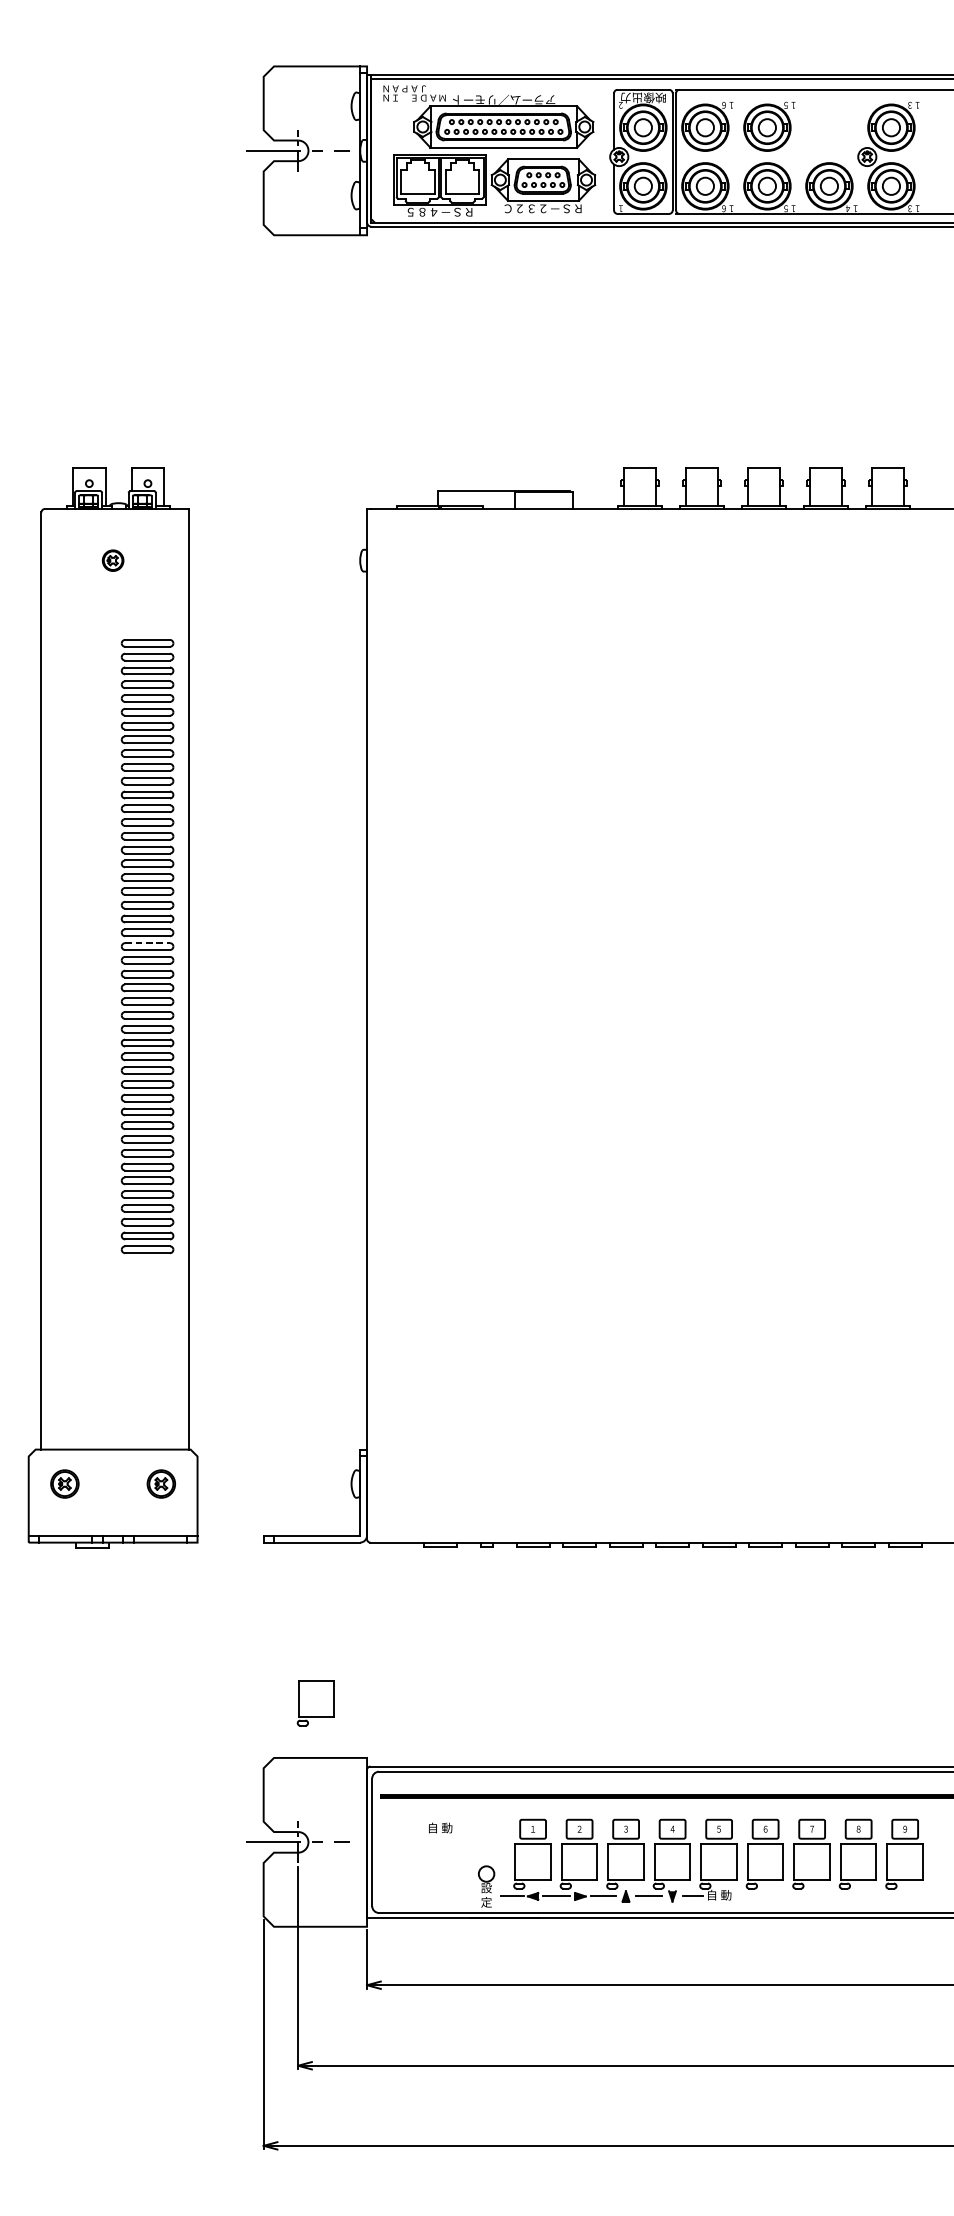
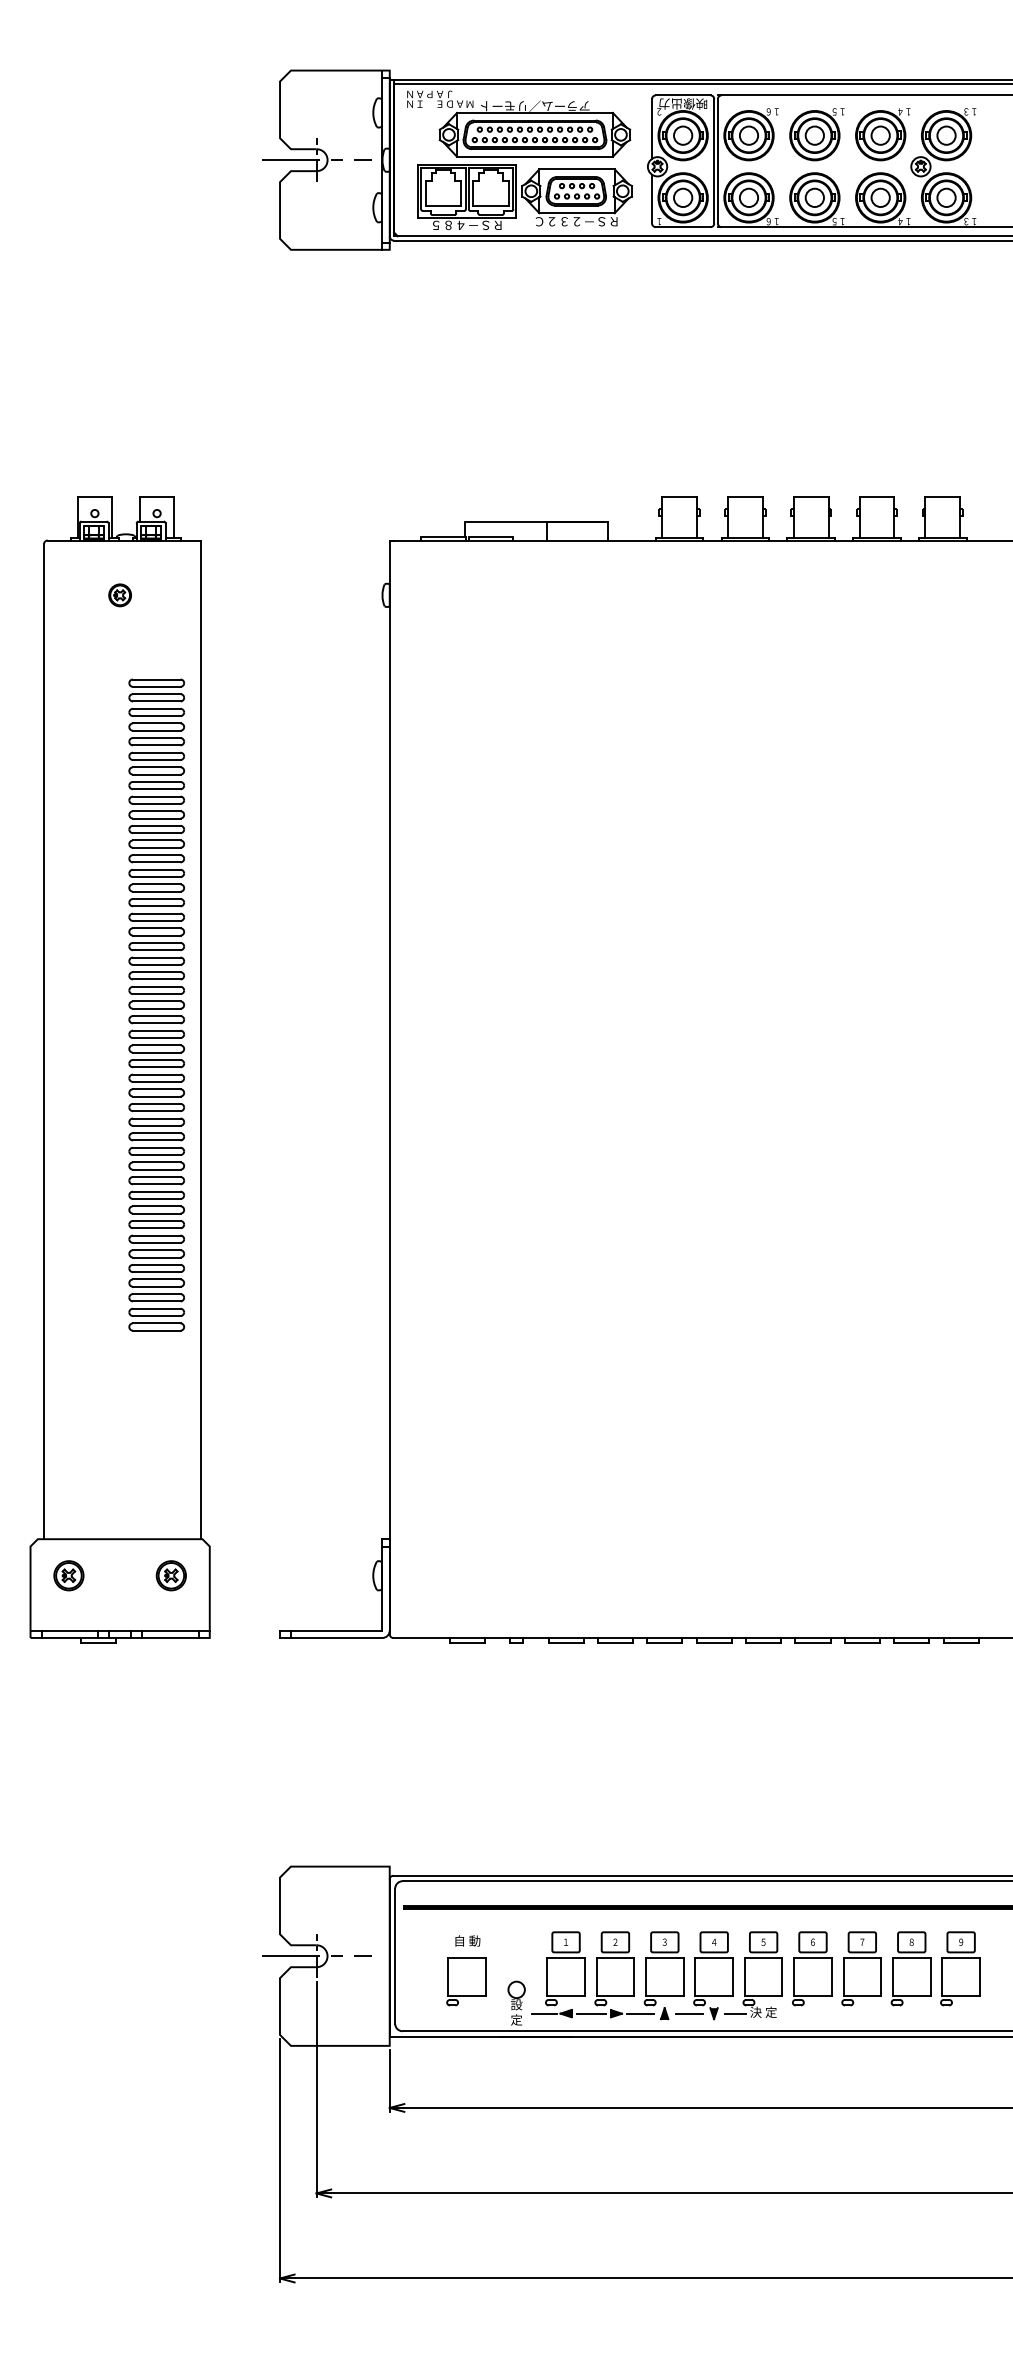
part: (831, 126) -> (882, 134), added
line: (147, 943) -> (156, 1001), dashed -> solid
part: (315, 1703) -> (466, 1981), moved
text: (719, 1894) -> (763, 2011), 自 動 -> 決 定

